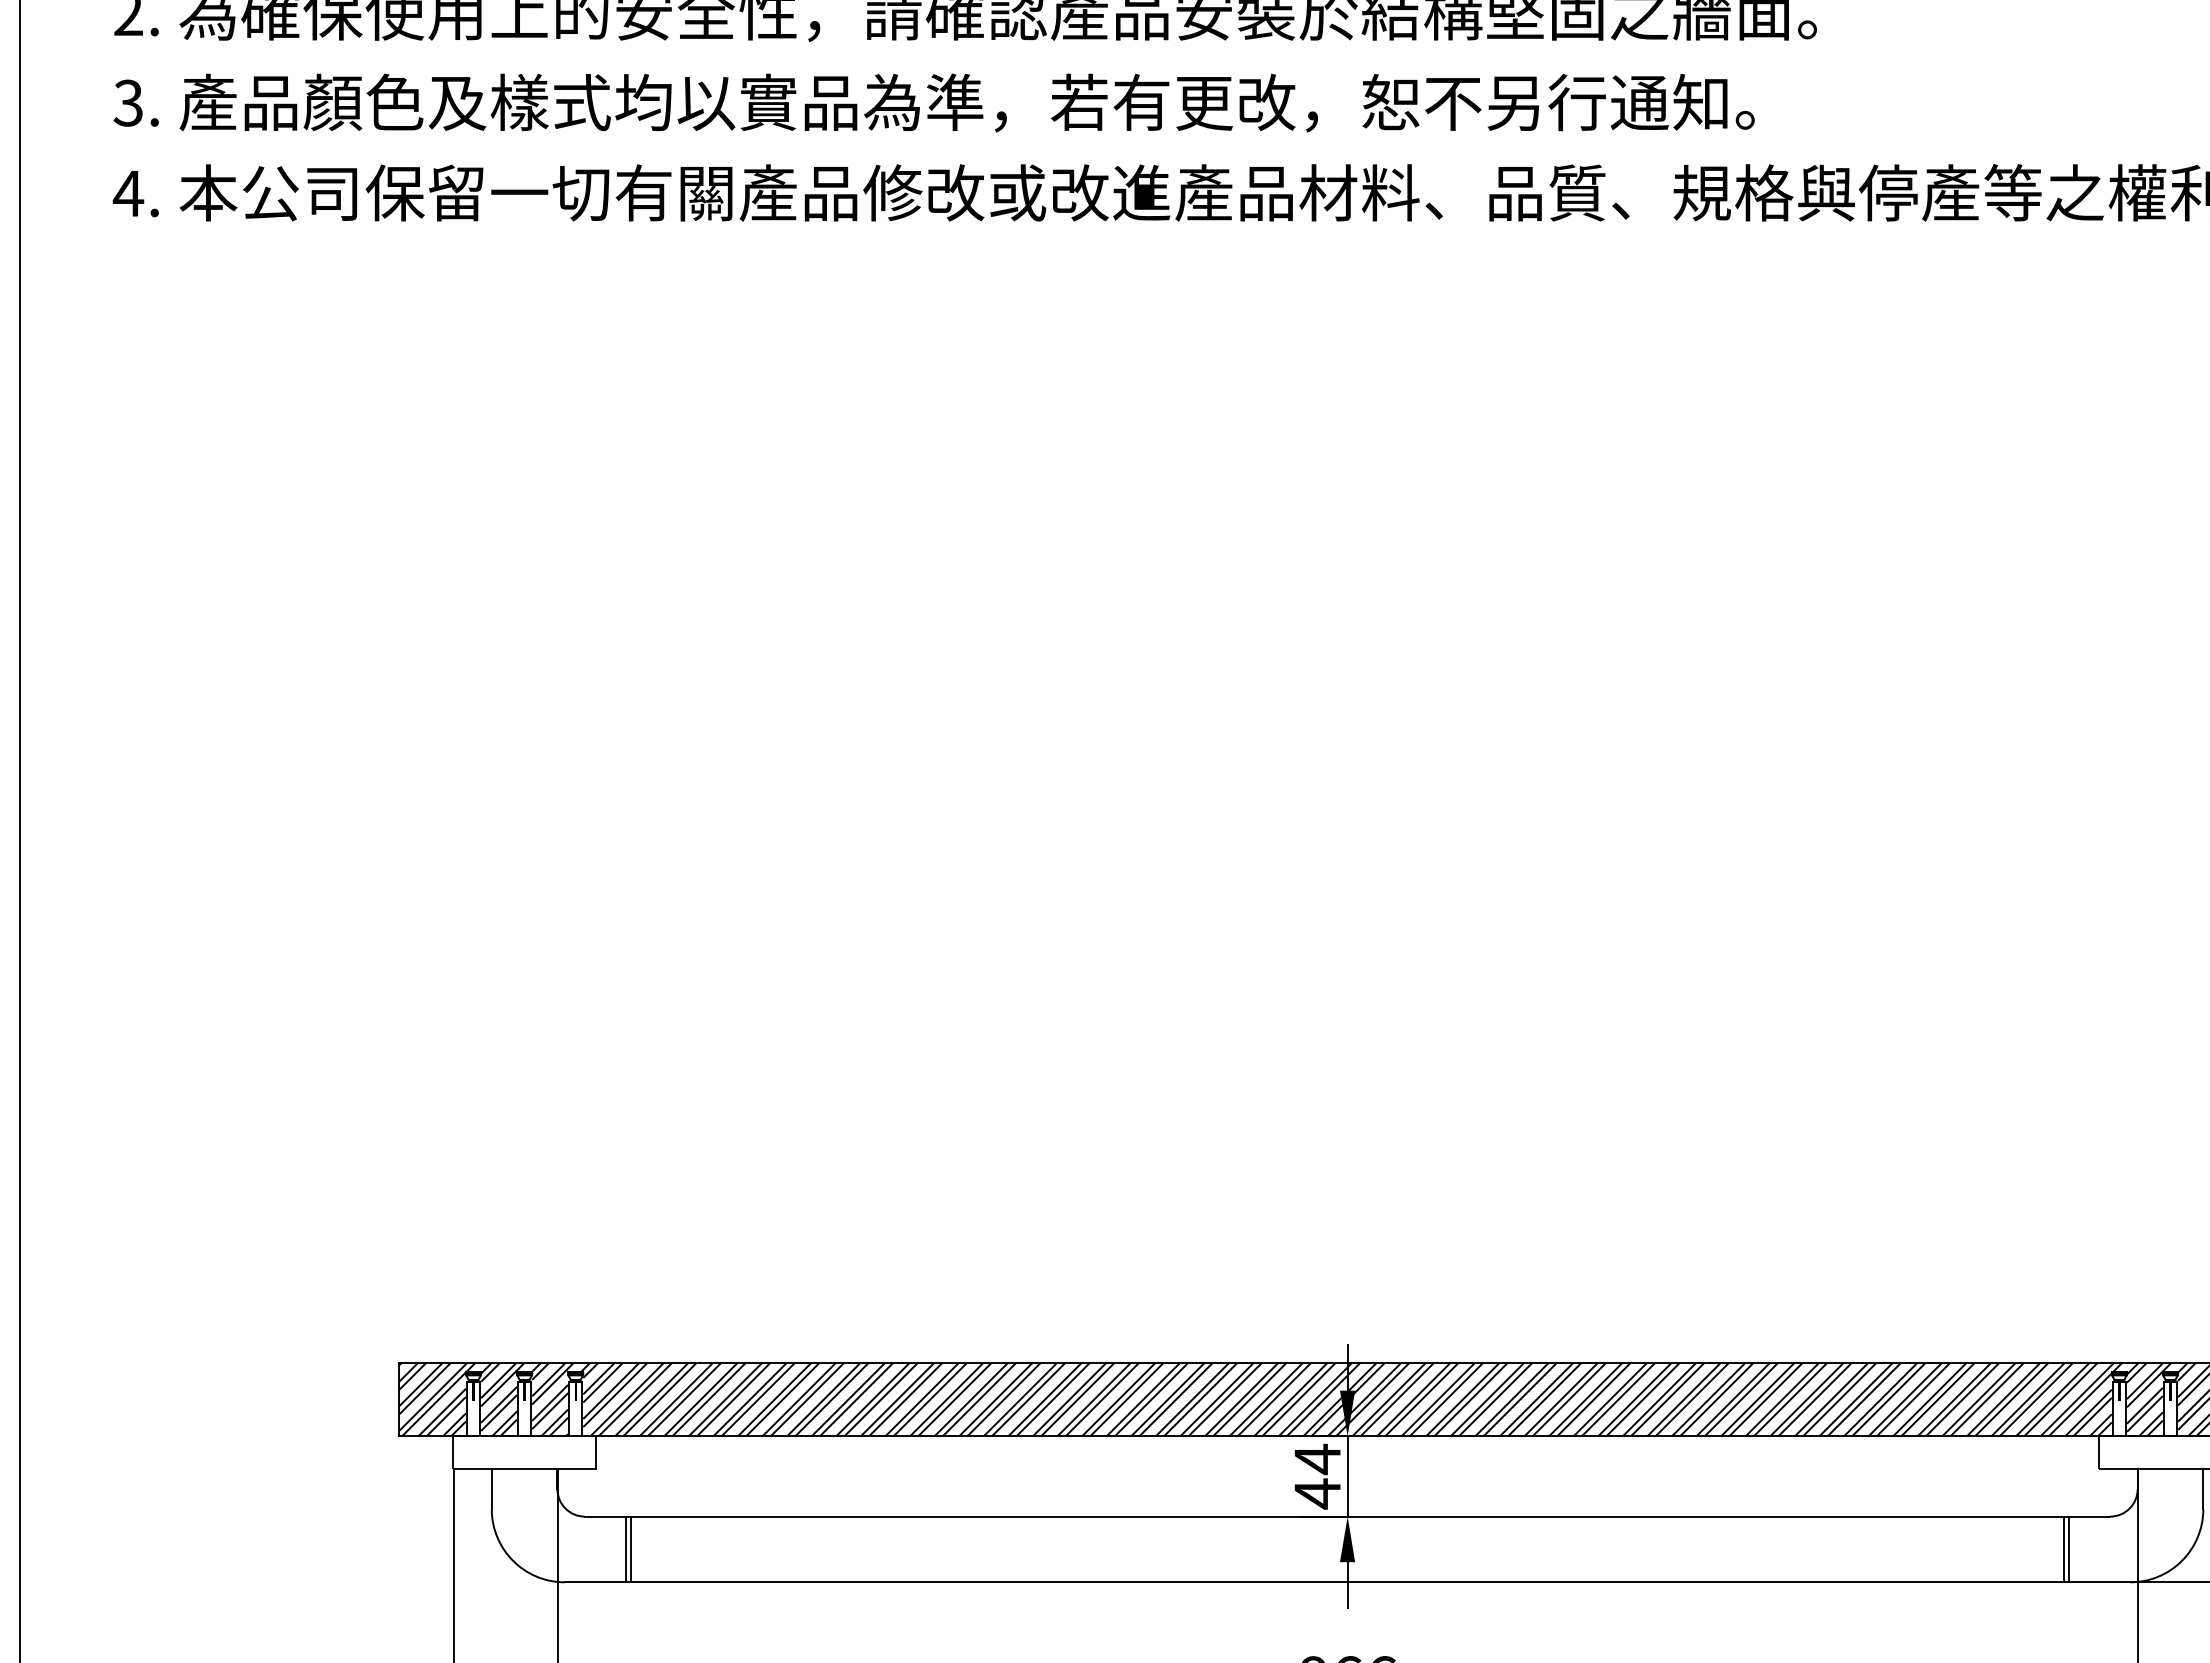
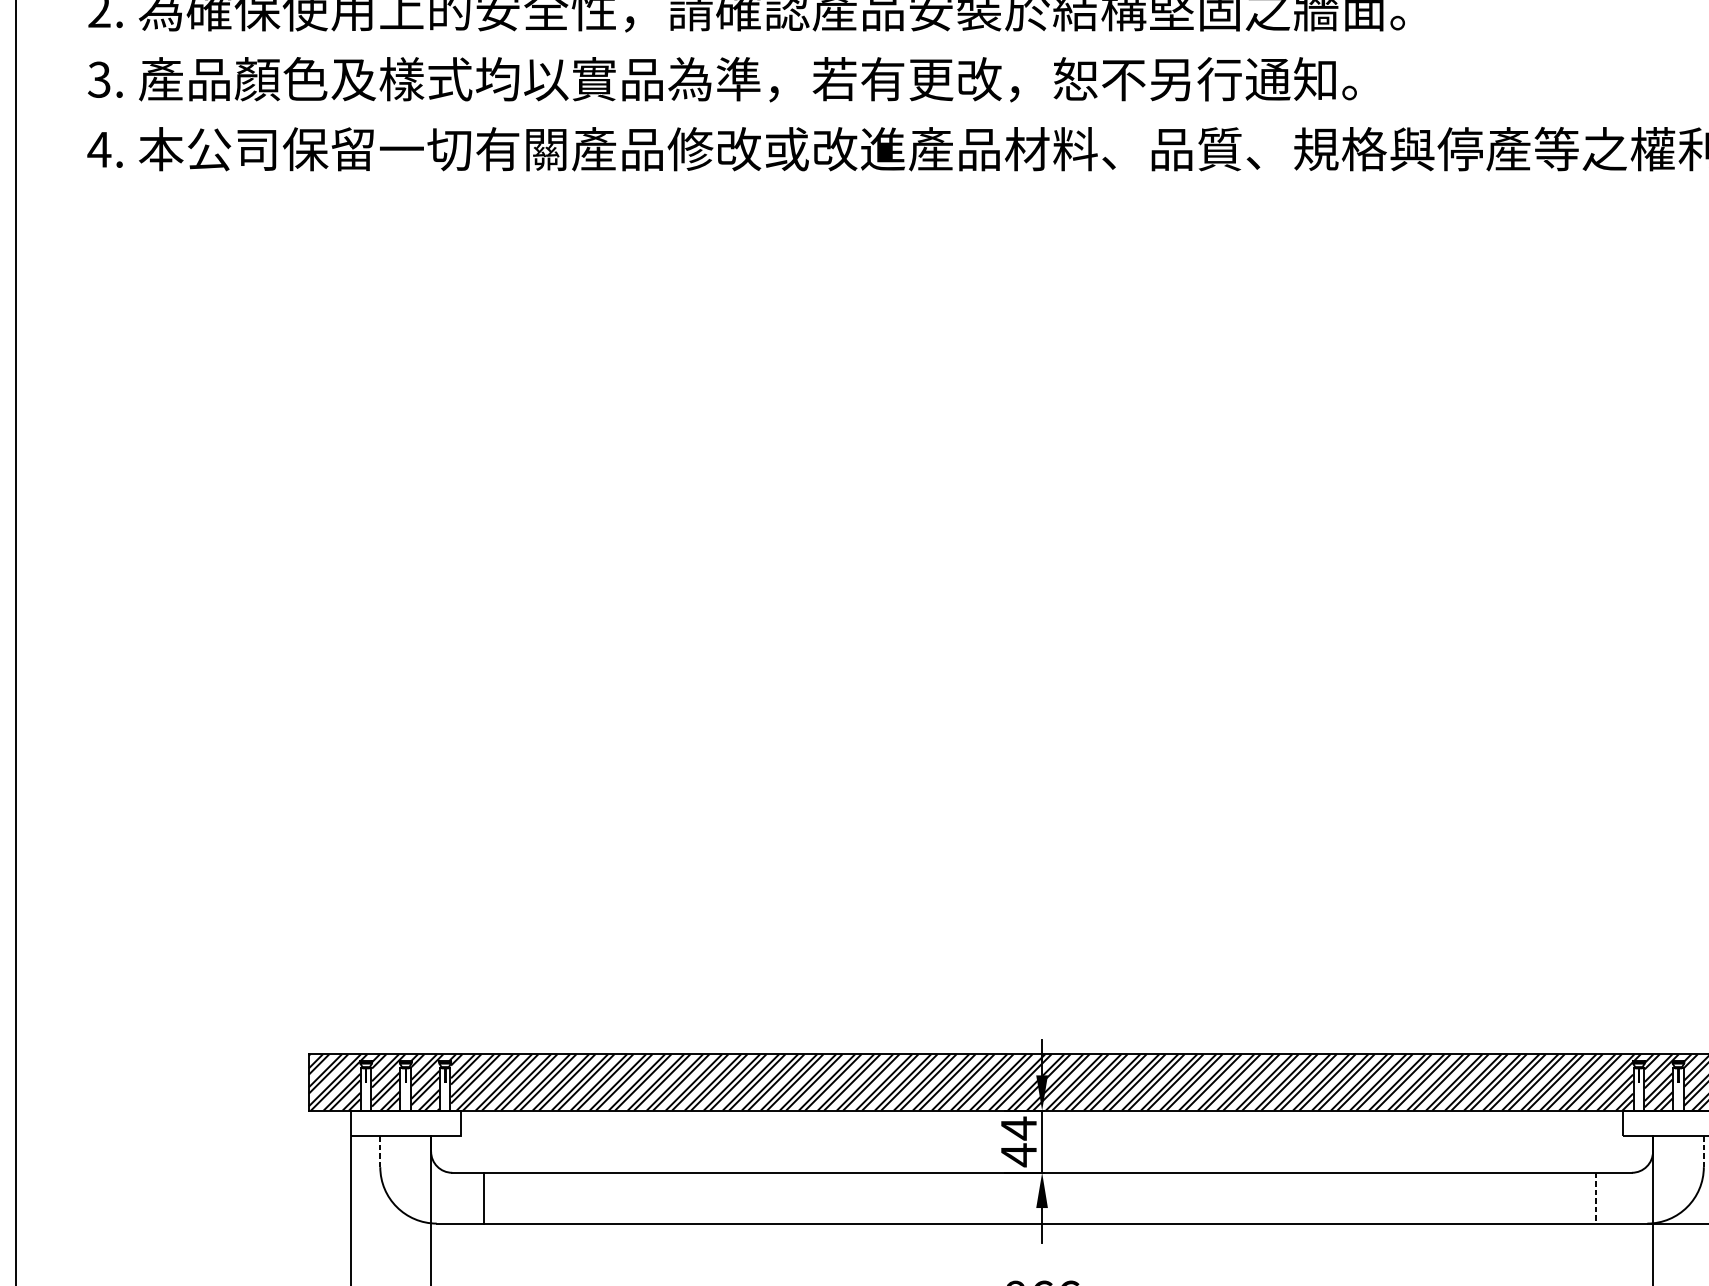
line: (491, 1488) -> (380, 1151), solid -> dashed
line: (2203, 1488) -> (1703, 1151), solid -> dashed
line: (631, 1549) -> (488, 1198), removed
line: (2063, 1549) -> (1595, 1198), solid -> dashed
line: (2069, 1549) -> (1600, 1198), removed

